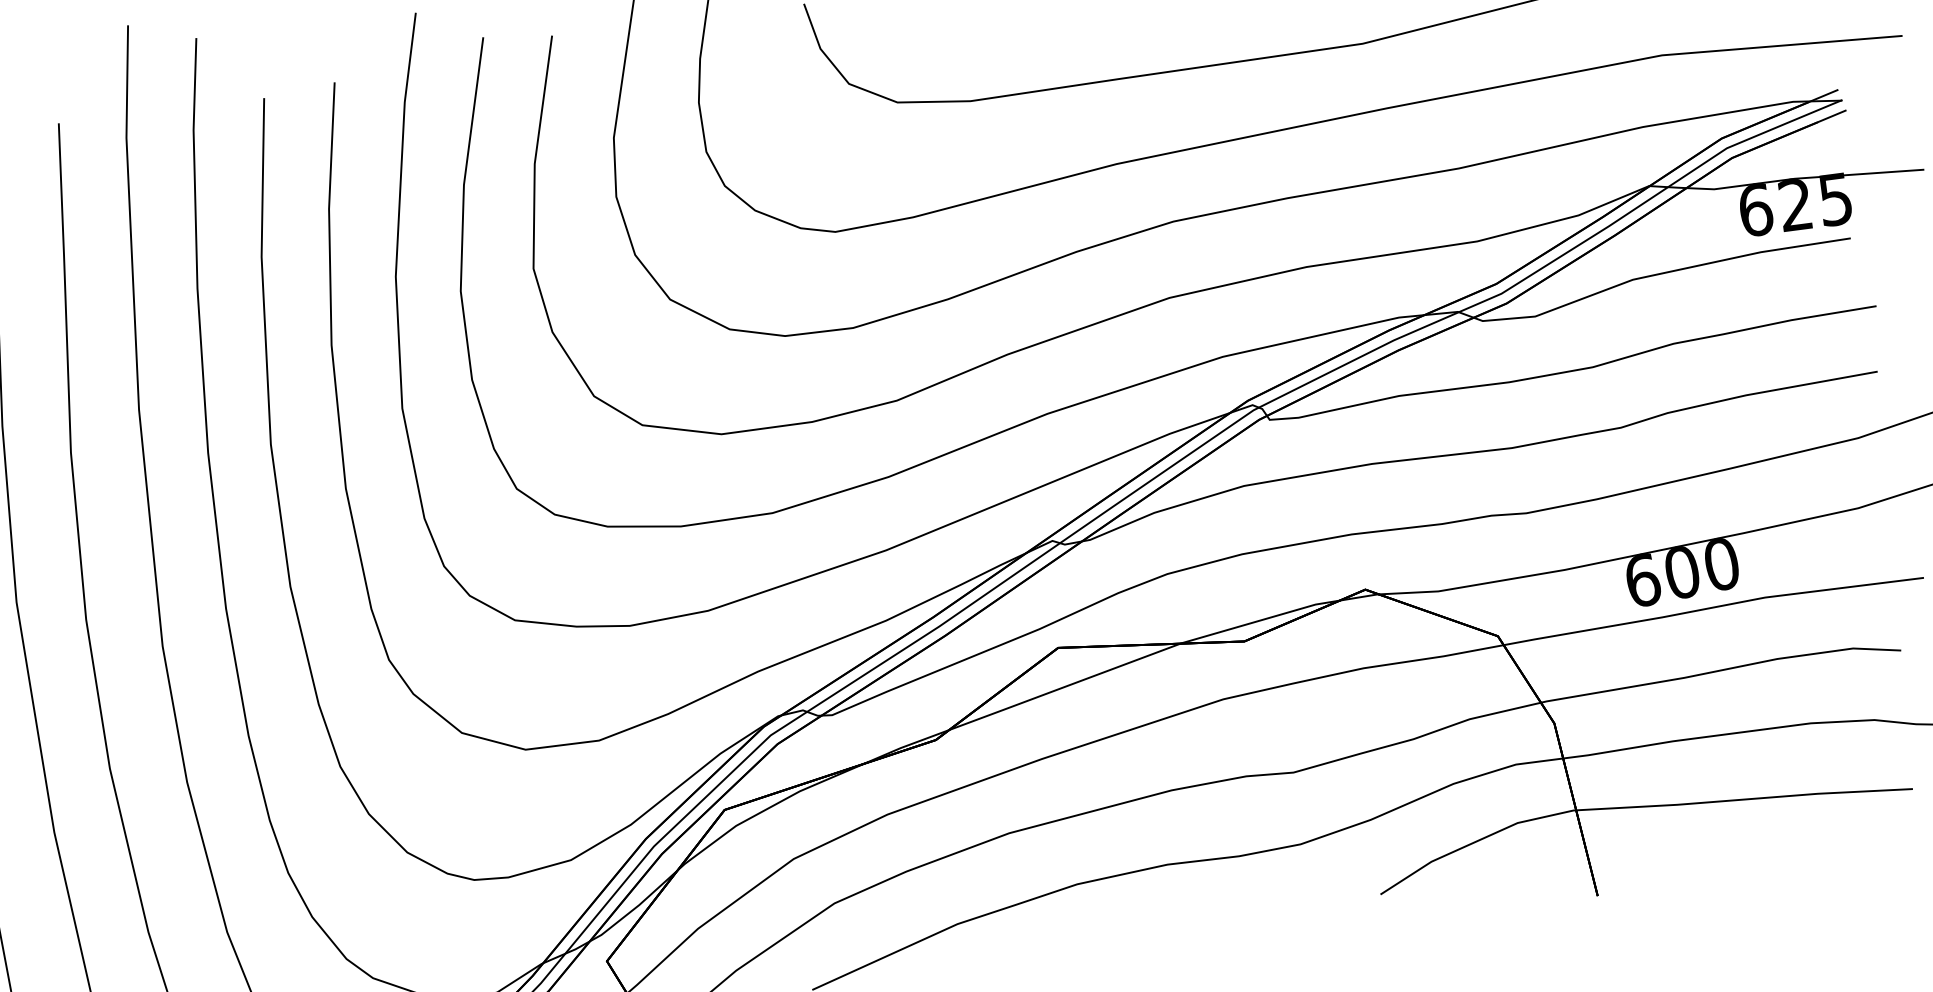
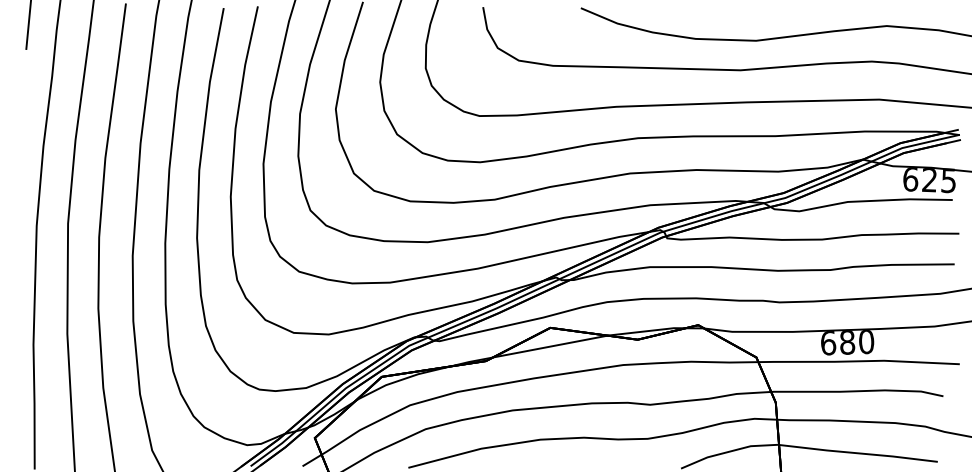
text: (1682, 572) -> (847, 342), 600 -> 680

